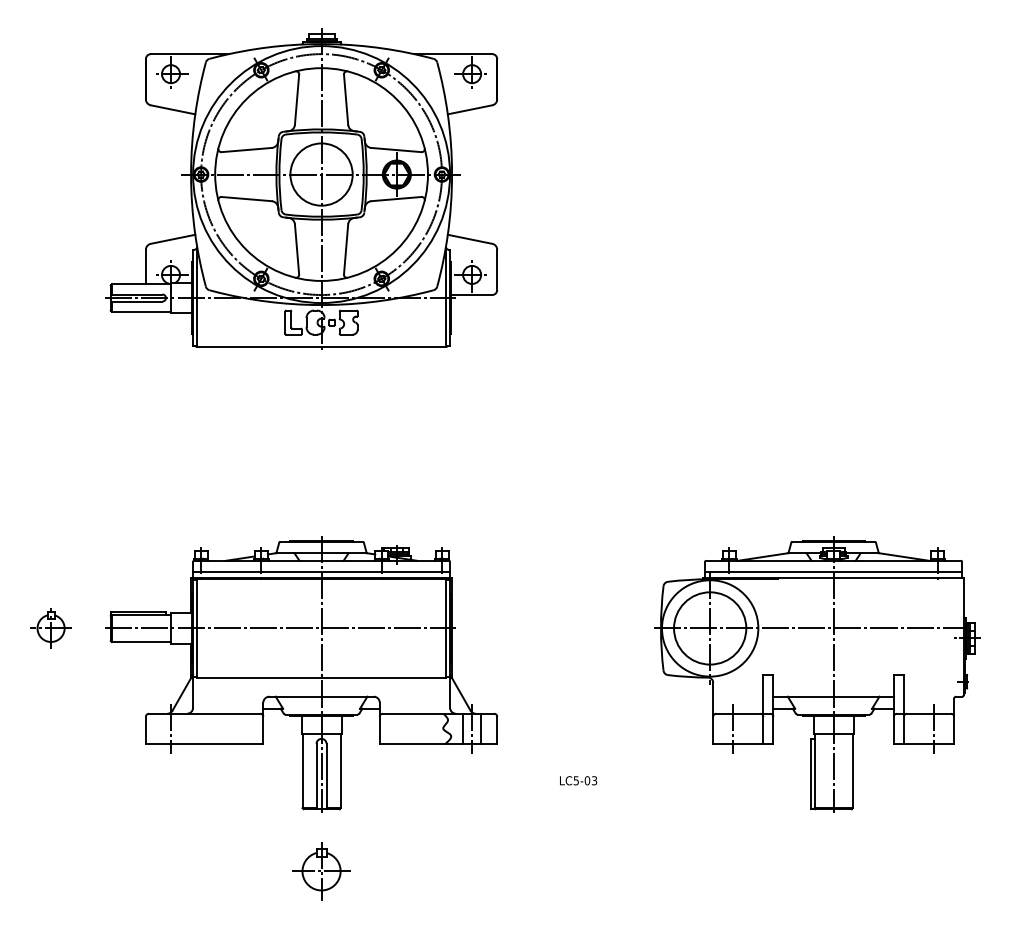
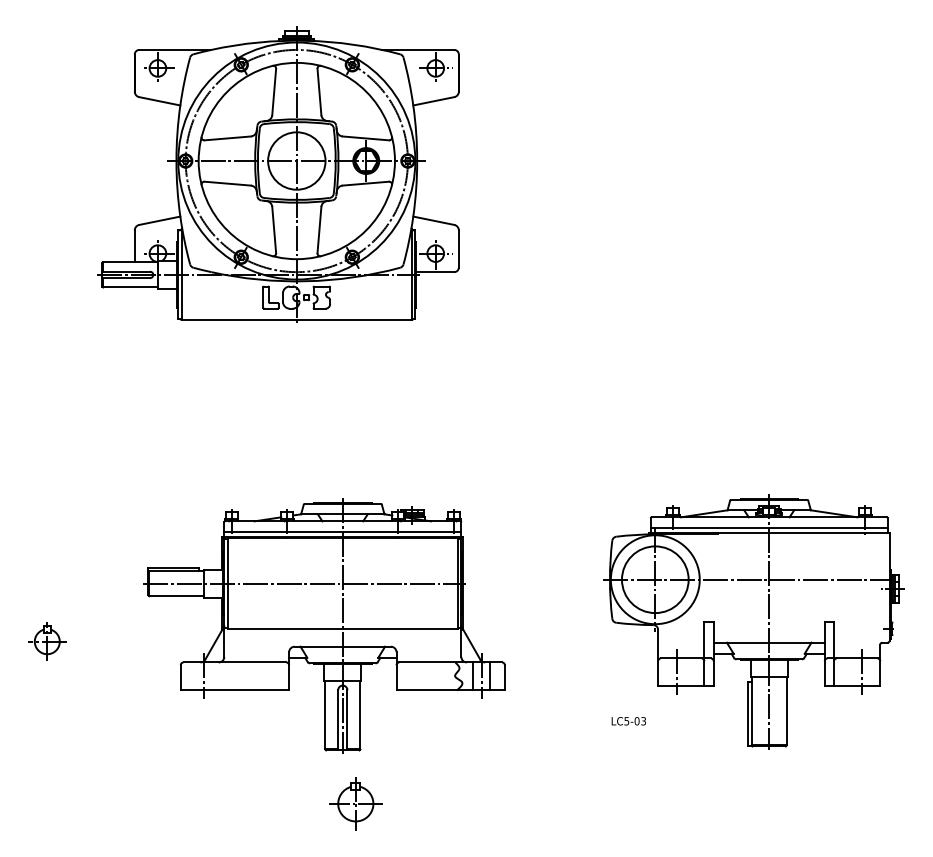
part: (51, 628) -> (47, 641), moved
part: (301, 673) -> (324, 625), moved
text: (578, 781) -> (628, 721), moved
part: (321, 871) -> (355, 803), moved

